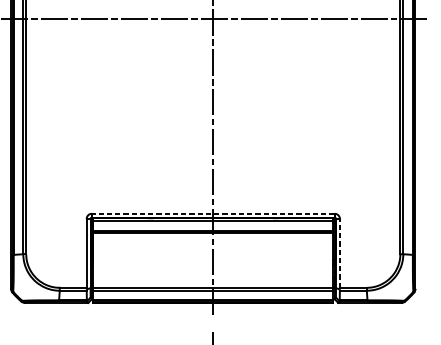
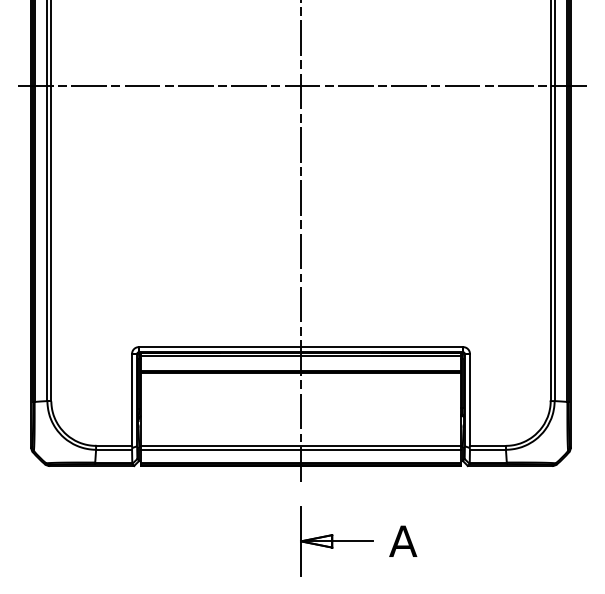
line: (213, 214) -> (301, 347), dashed -> solid
line: (340, 253) -> (470, 399), dashed -> solid

